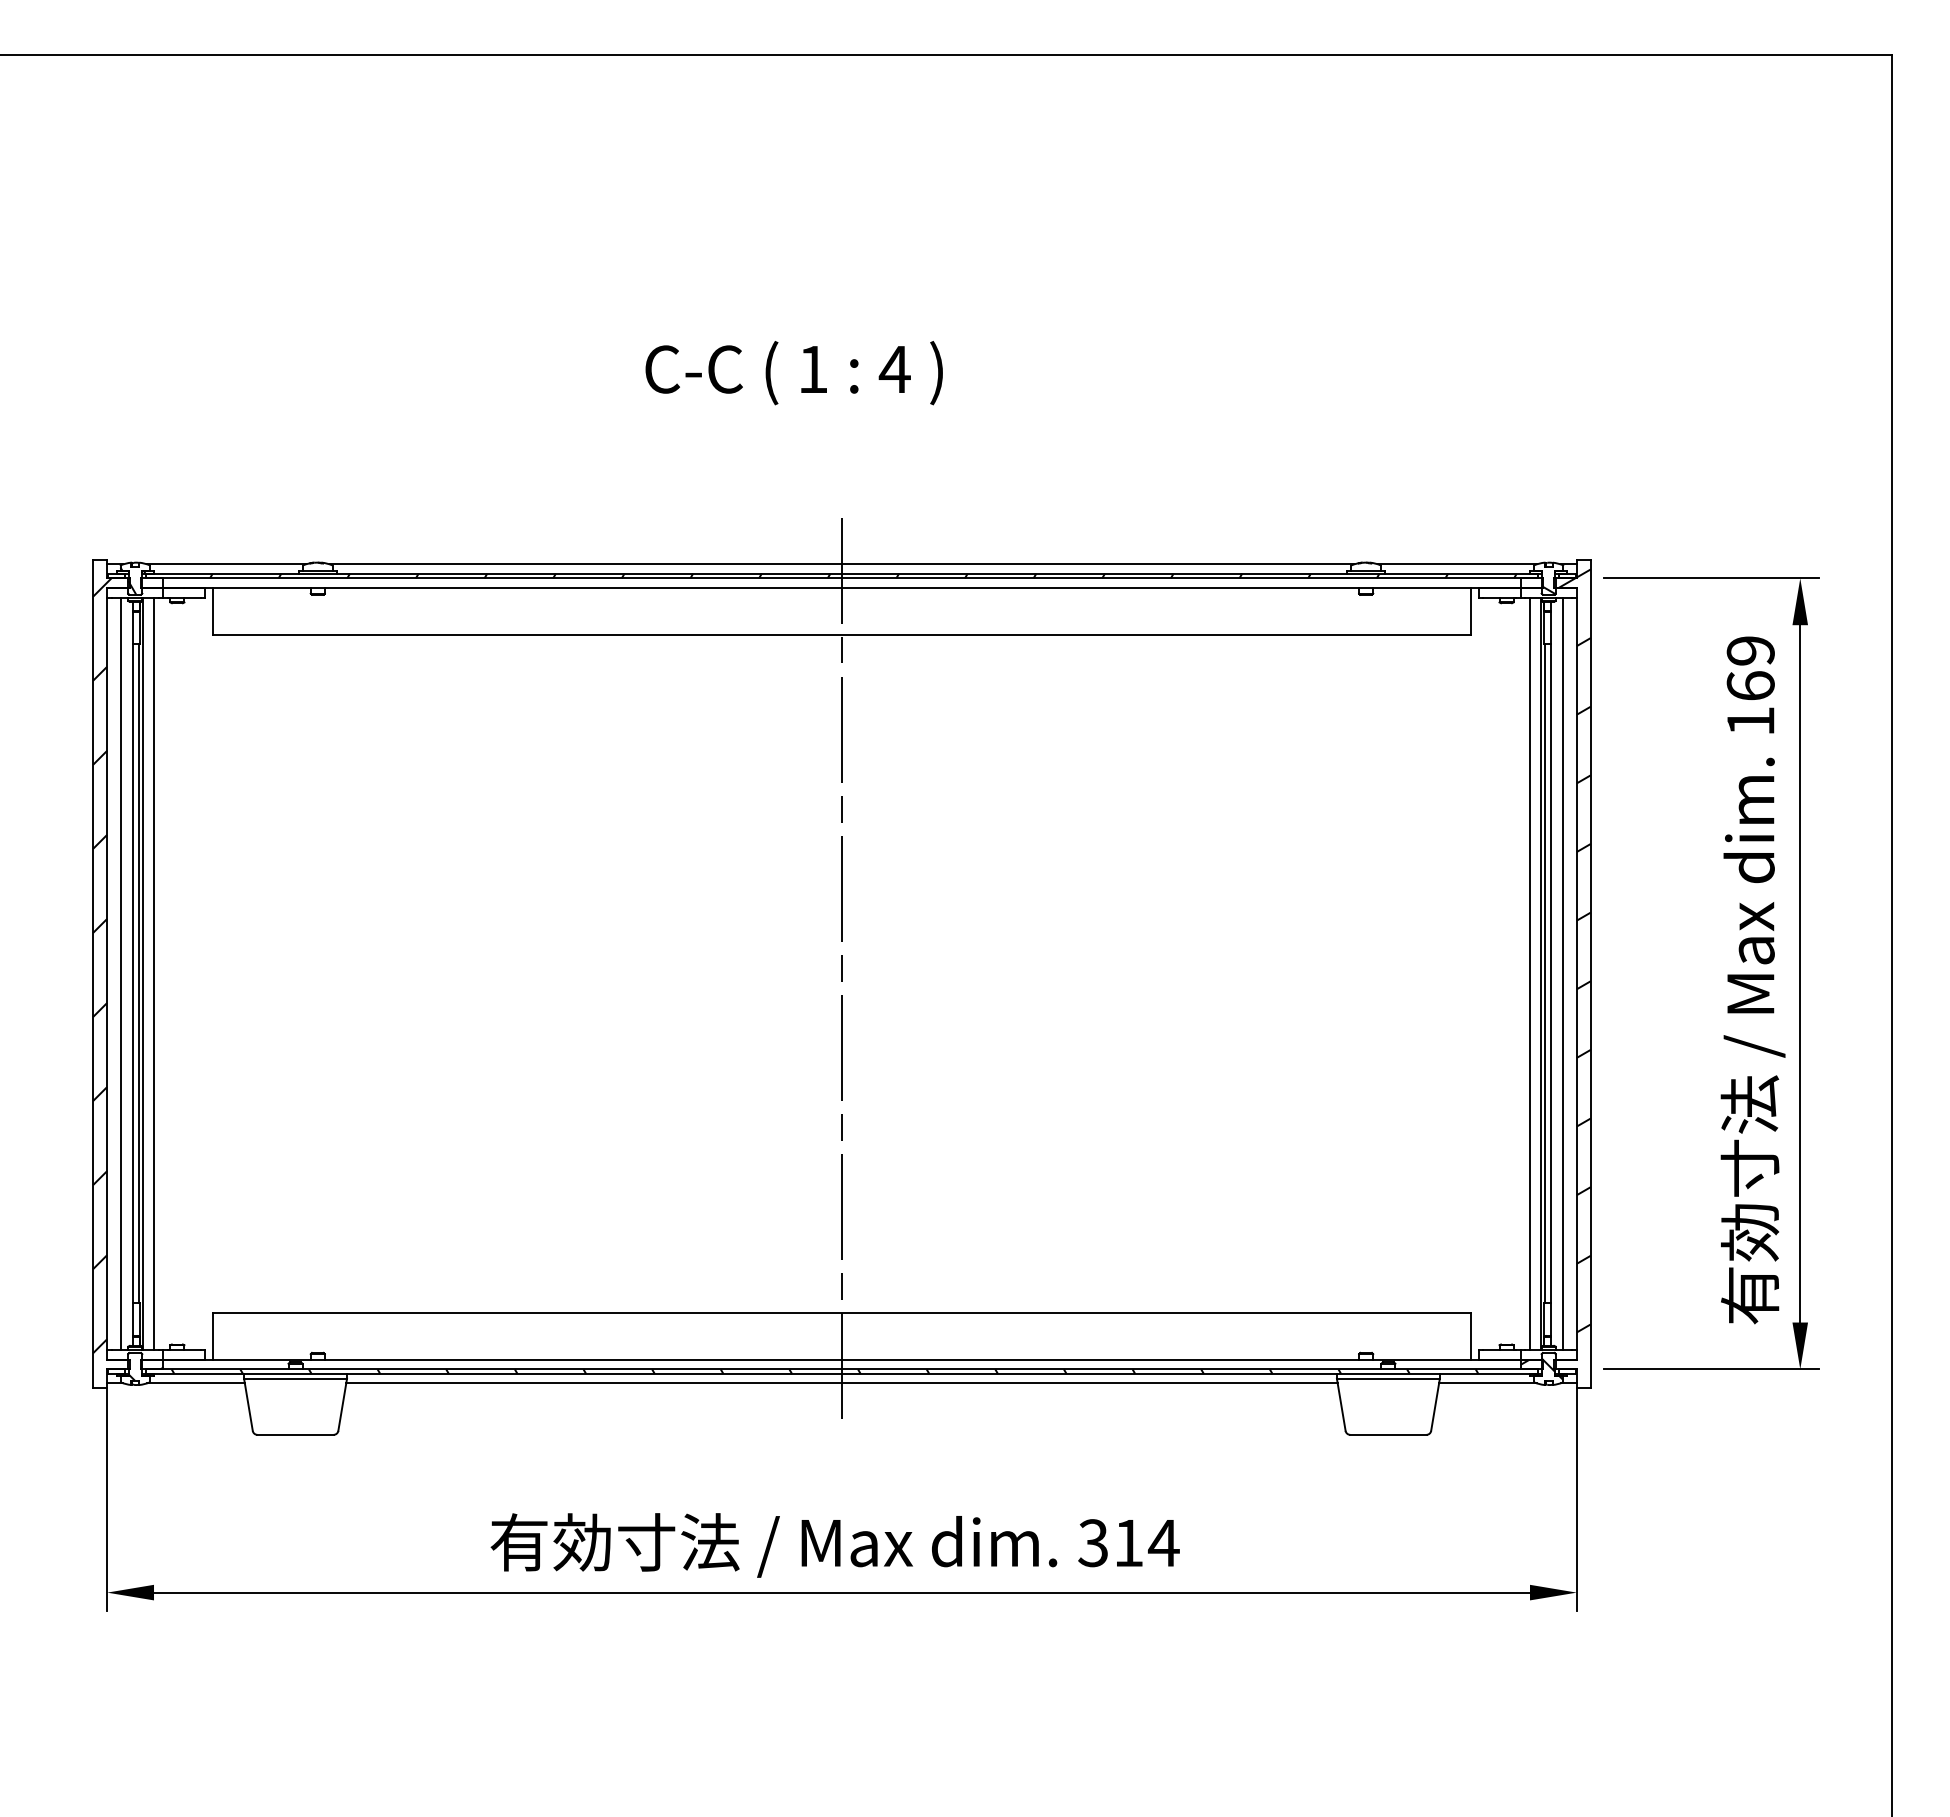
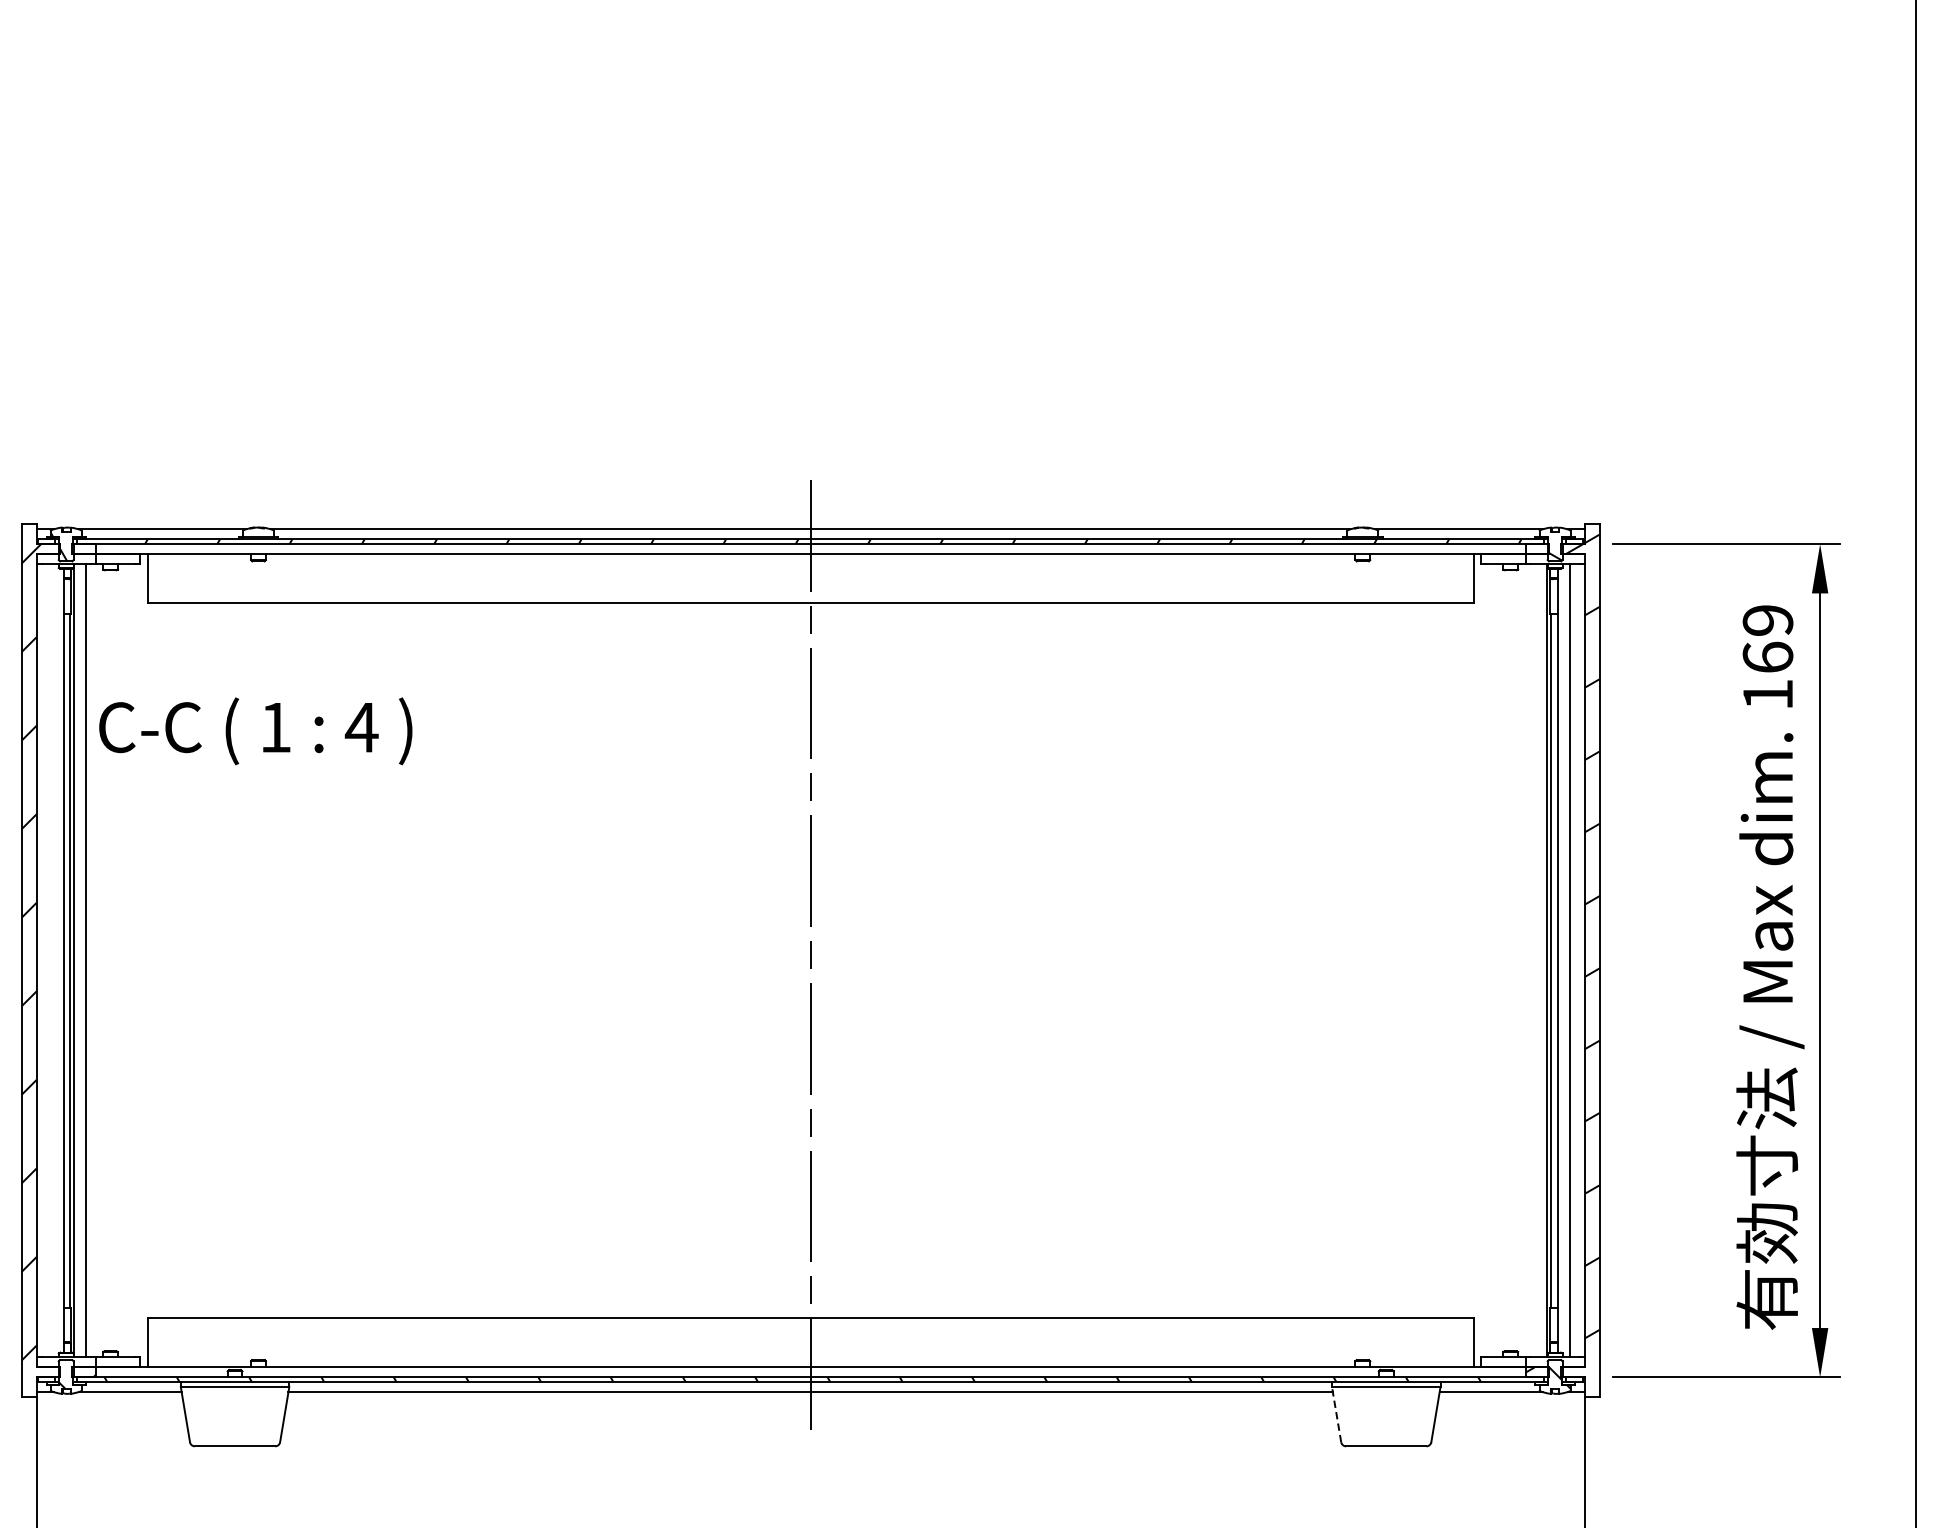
text: (793, 373) -> (255, 731), moved
line: (121, 973) -> (51, 960), removed
line: (1529, 973) -> (1534, 960), removed
line: (1341, 1404) -> (1336, 1414), solid -> dashed

